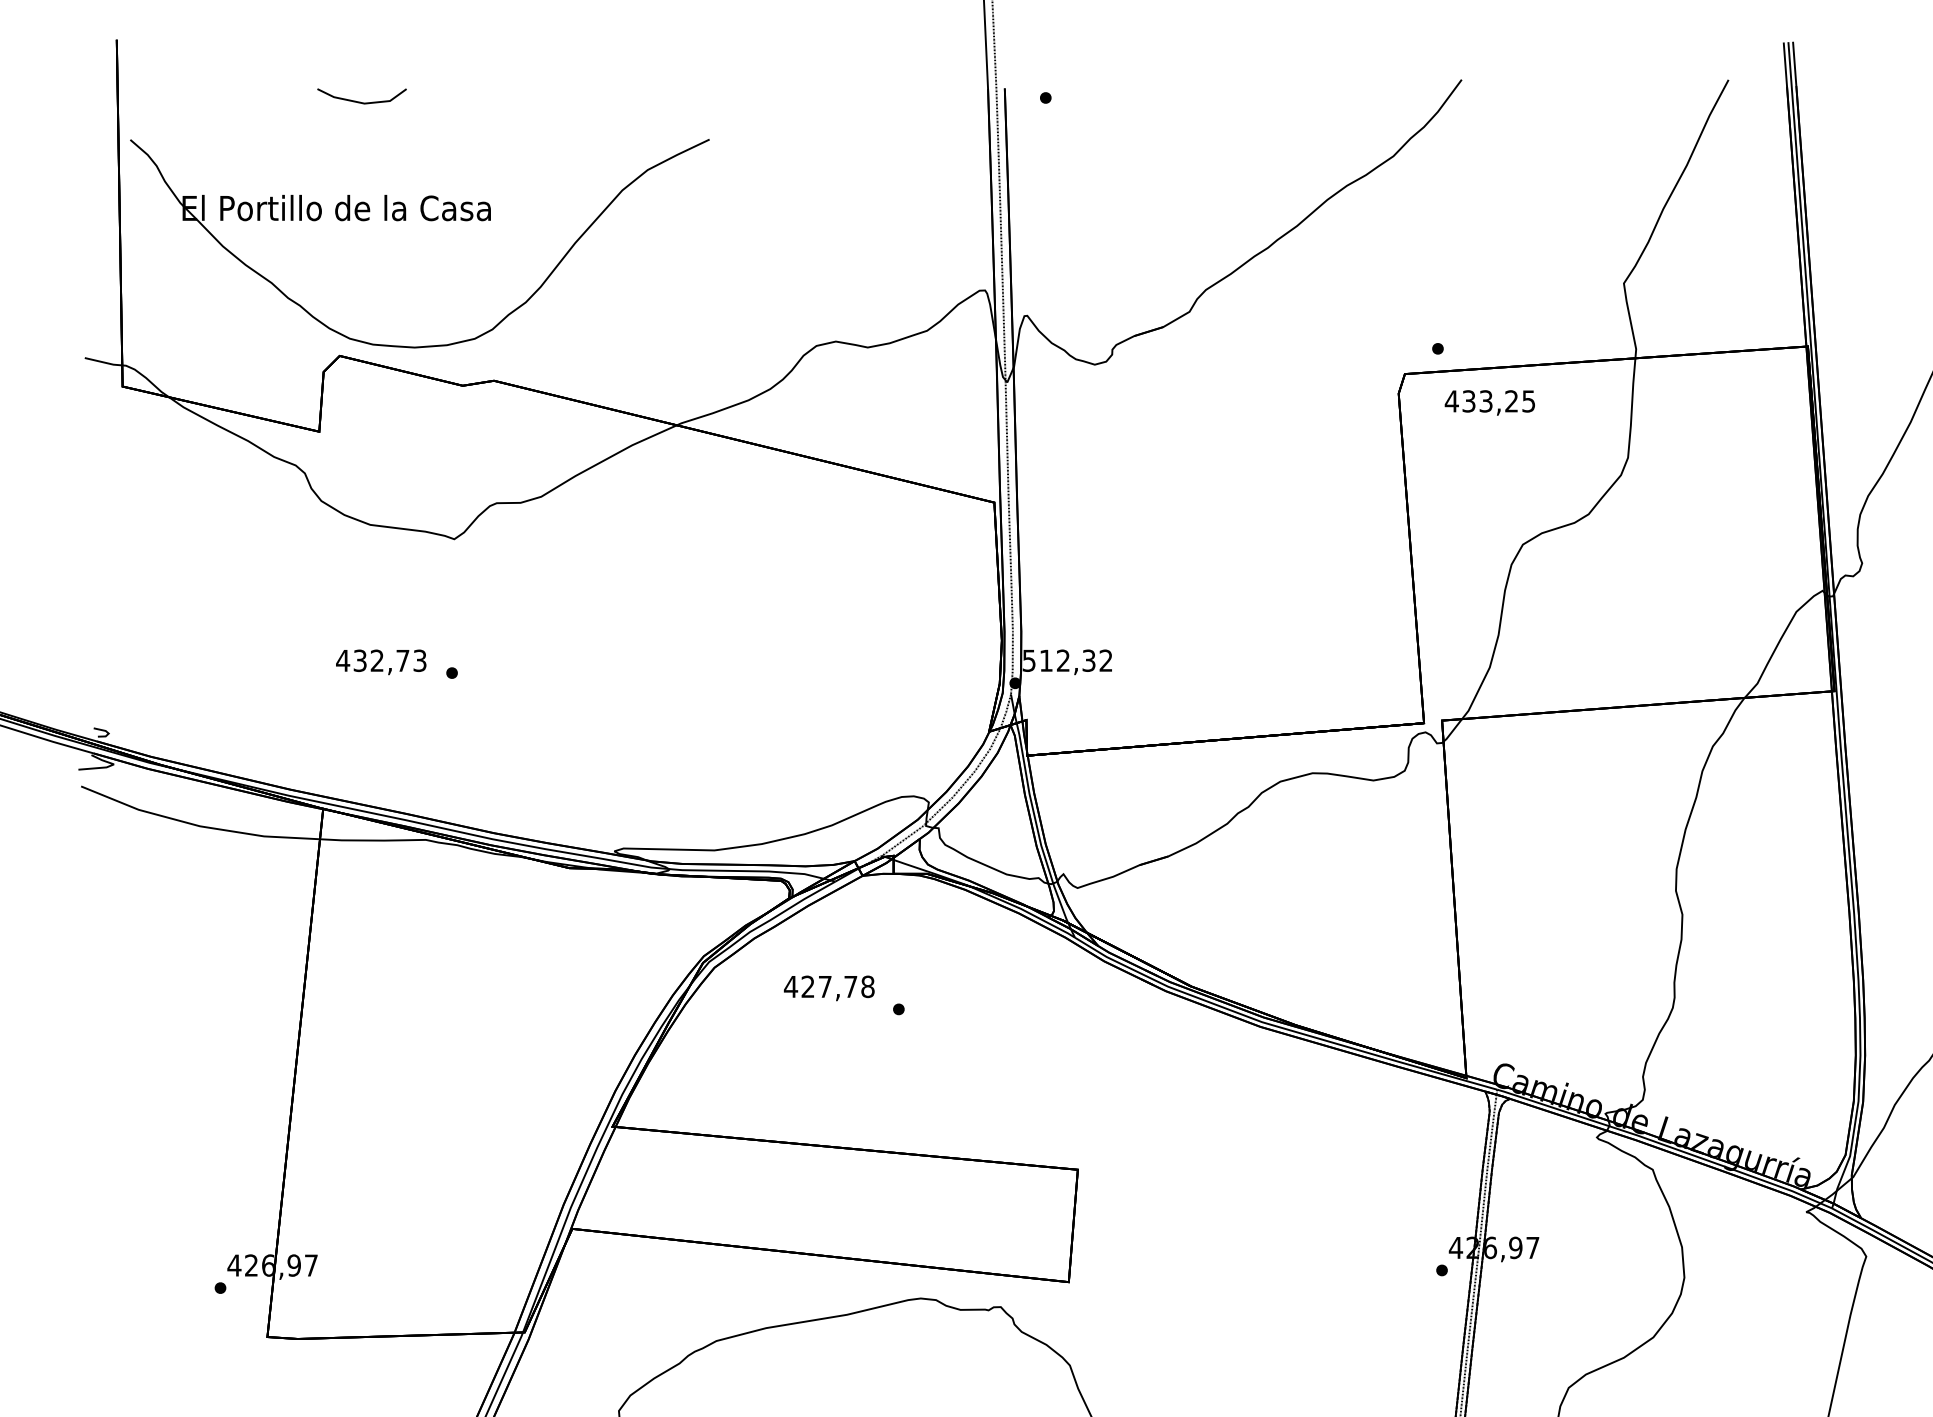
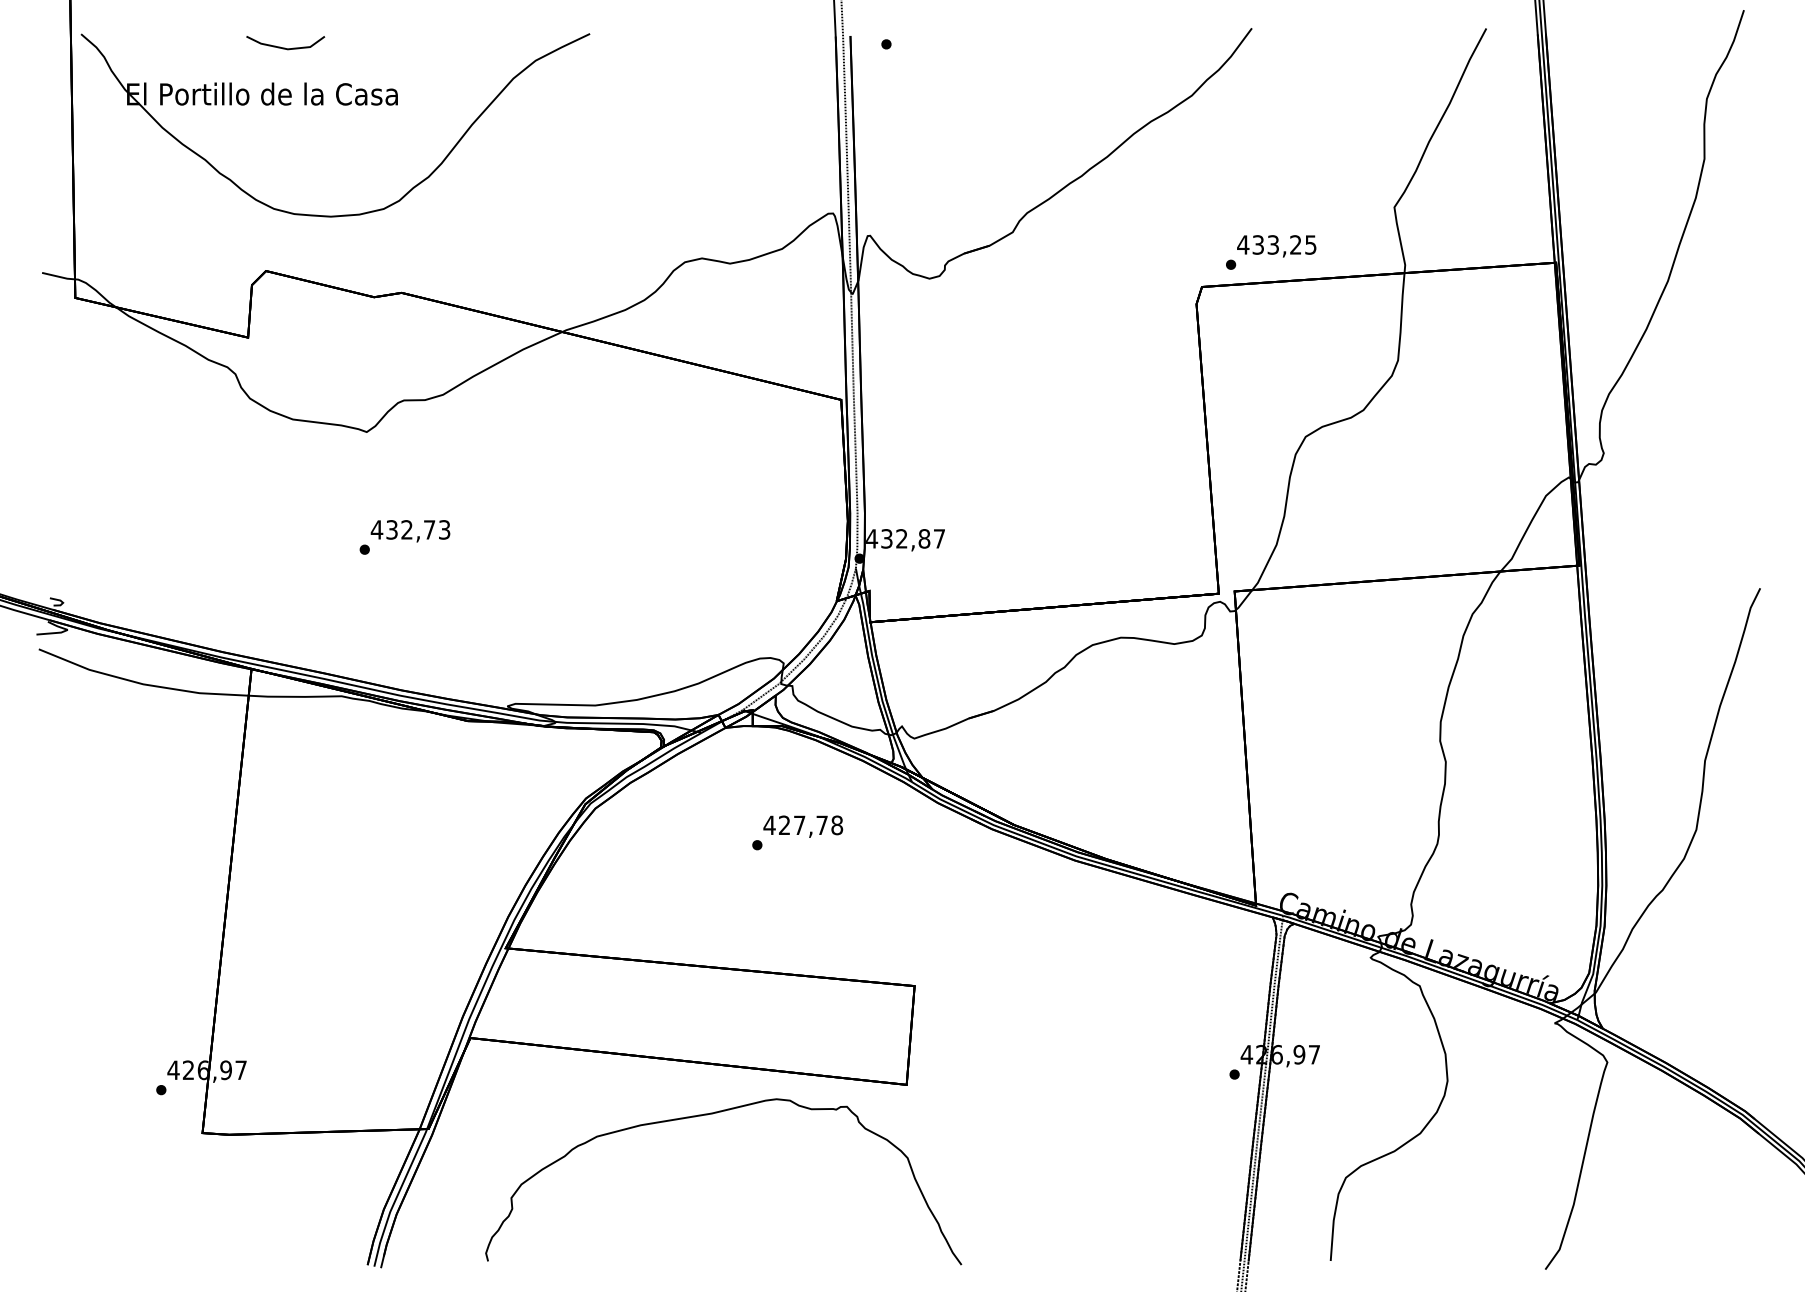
part: (427, 221) -> (342, 105), moved
text: (1489, 403) -> (1276, 246), moved
text: (1067, 660) -> (905, 538), 512,32 -> 432,87
text: (381, 662) -> (410, 531), moved
text: (829, 988) -> (803, 826), moved

